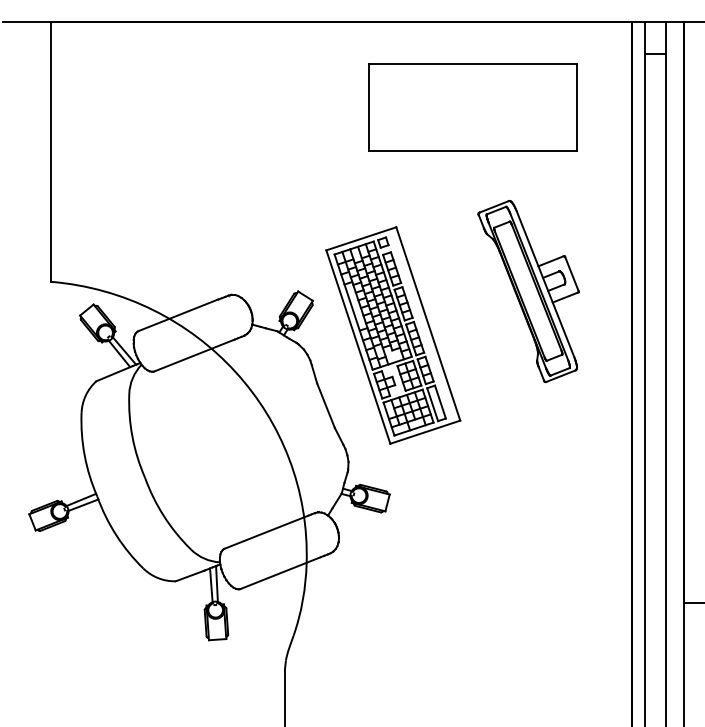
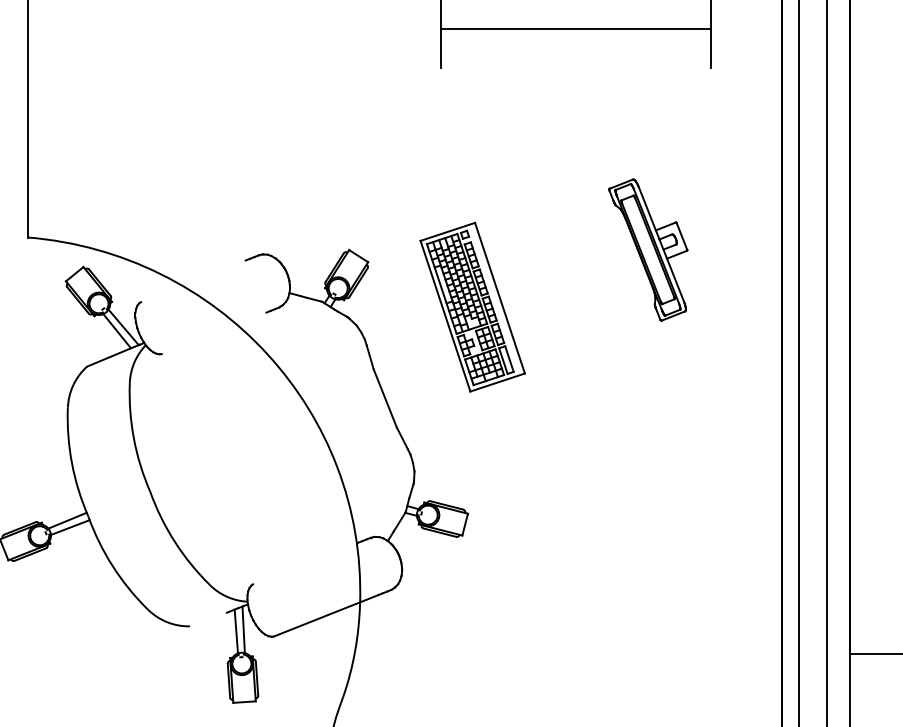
line: (472, 151) -> (575, 29), moved
part: (528, 291) -> (648, 250), size x0.6
line: (177, 315) -> (192, 281), removed
part: (393, 335) -> (472, 307), size x0.6
line: (193, 355) -> (213, 333), removed
line: (264, 532) -> (305, 562), removed
line: (189, 575) -> (207, 618), removed

